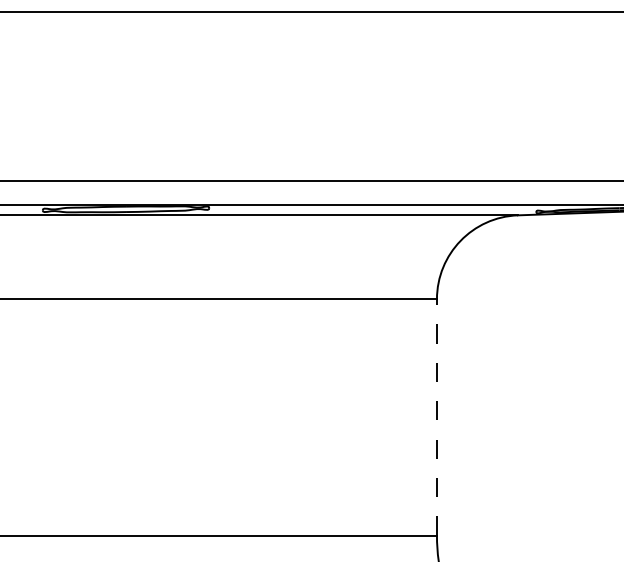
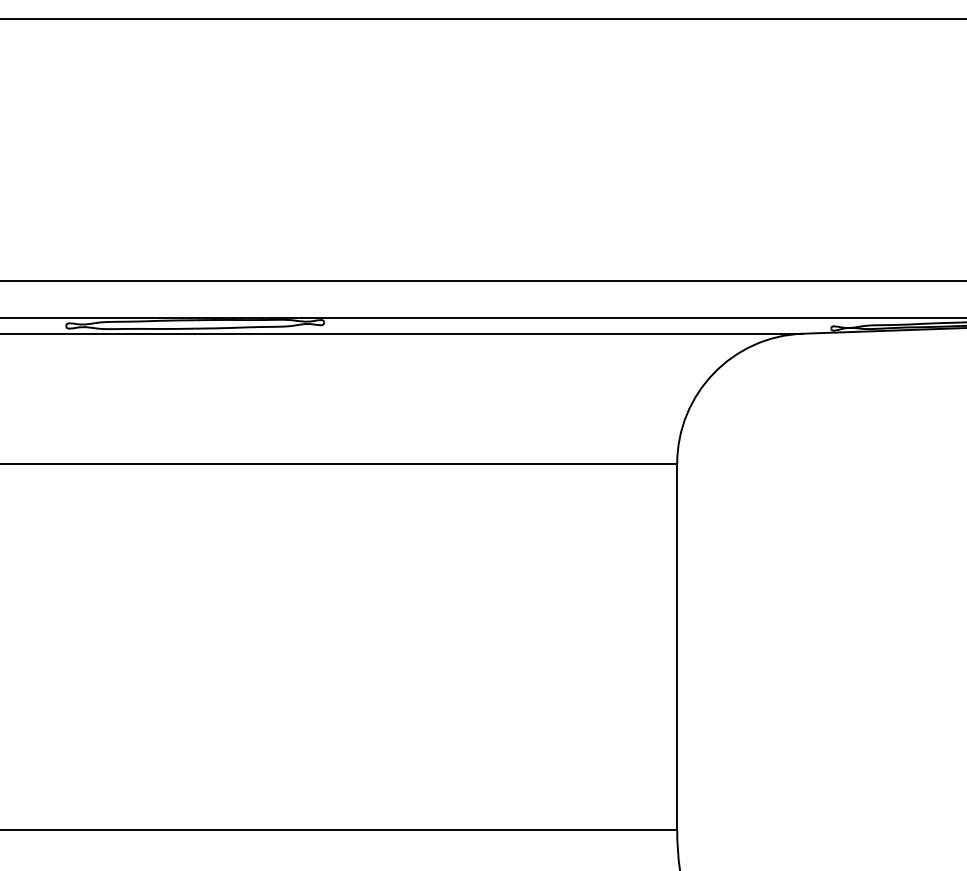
line: (436, 416) -> (676, 645), dashed -> solid

